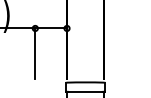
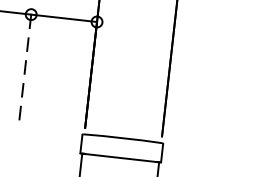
line: (35, 53) -> (25, 66), solid -> dashed

